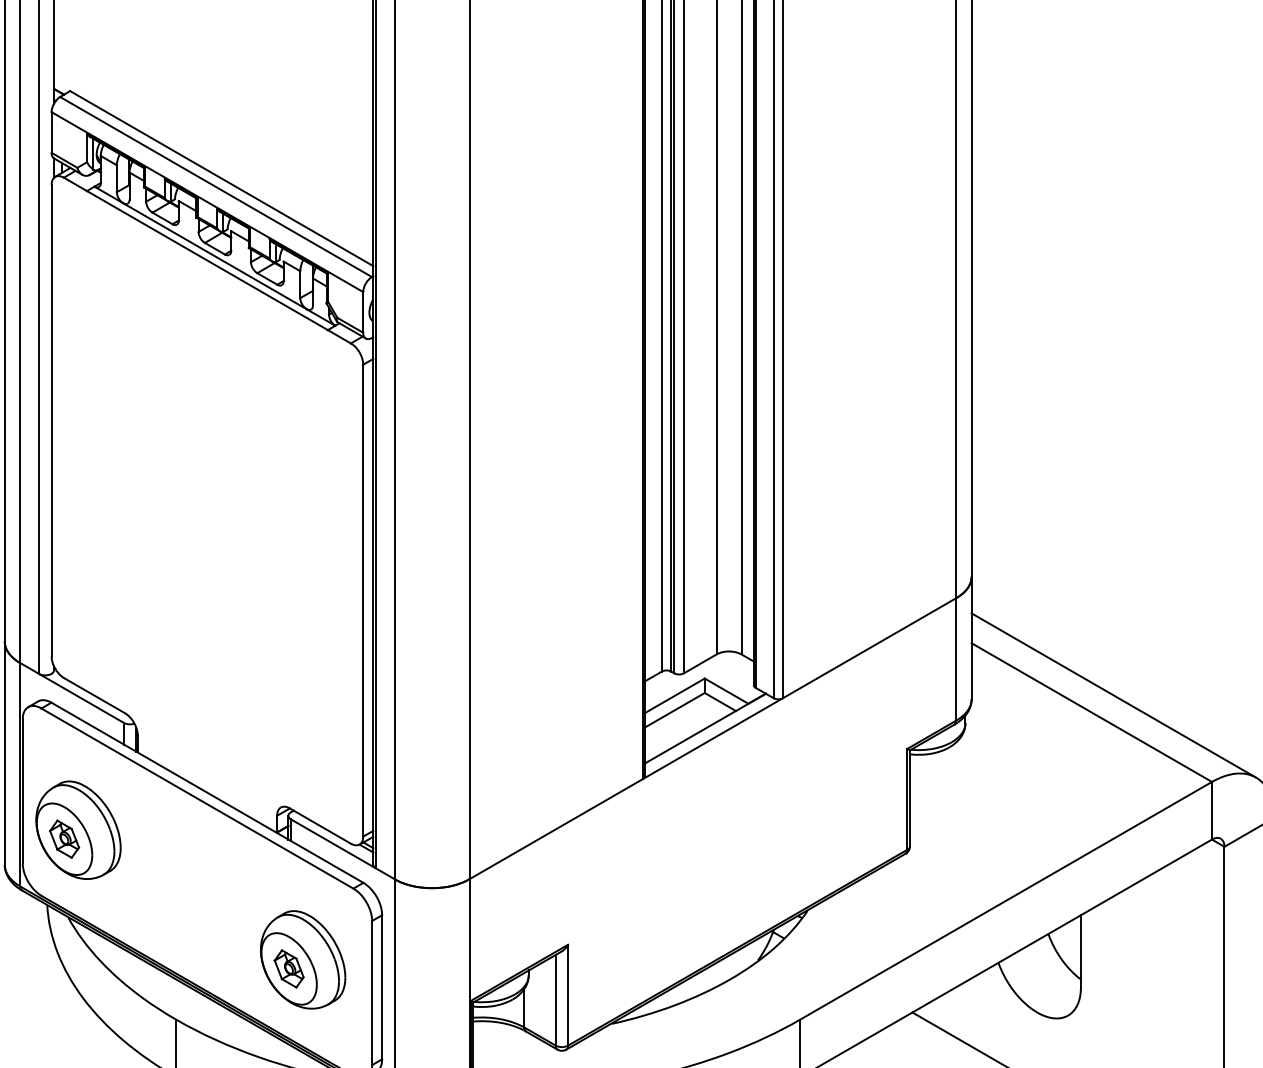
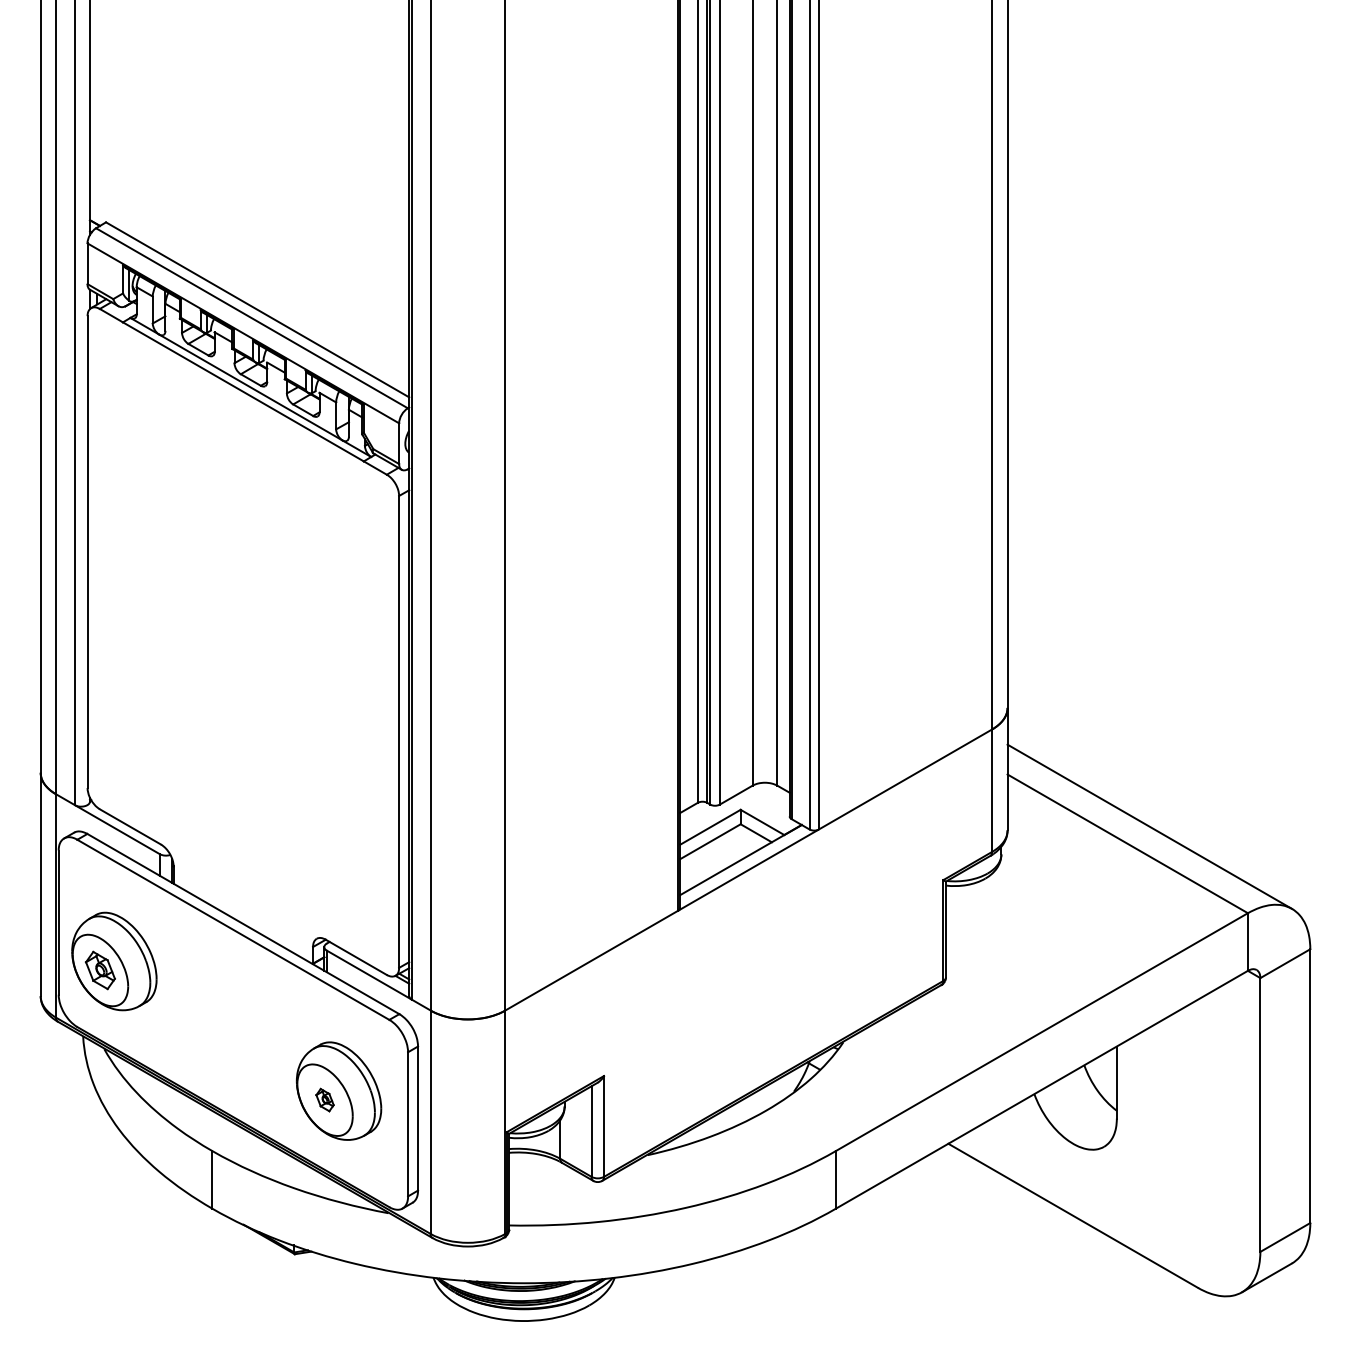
part: (288, 968) -> (324, 1099), size x0.6

